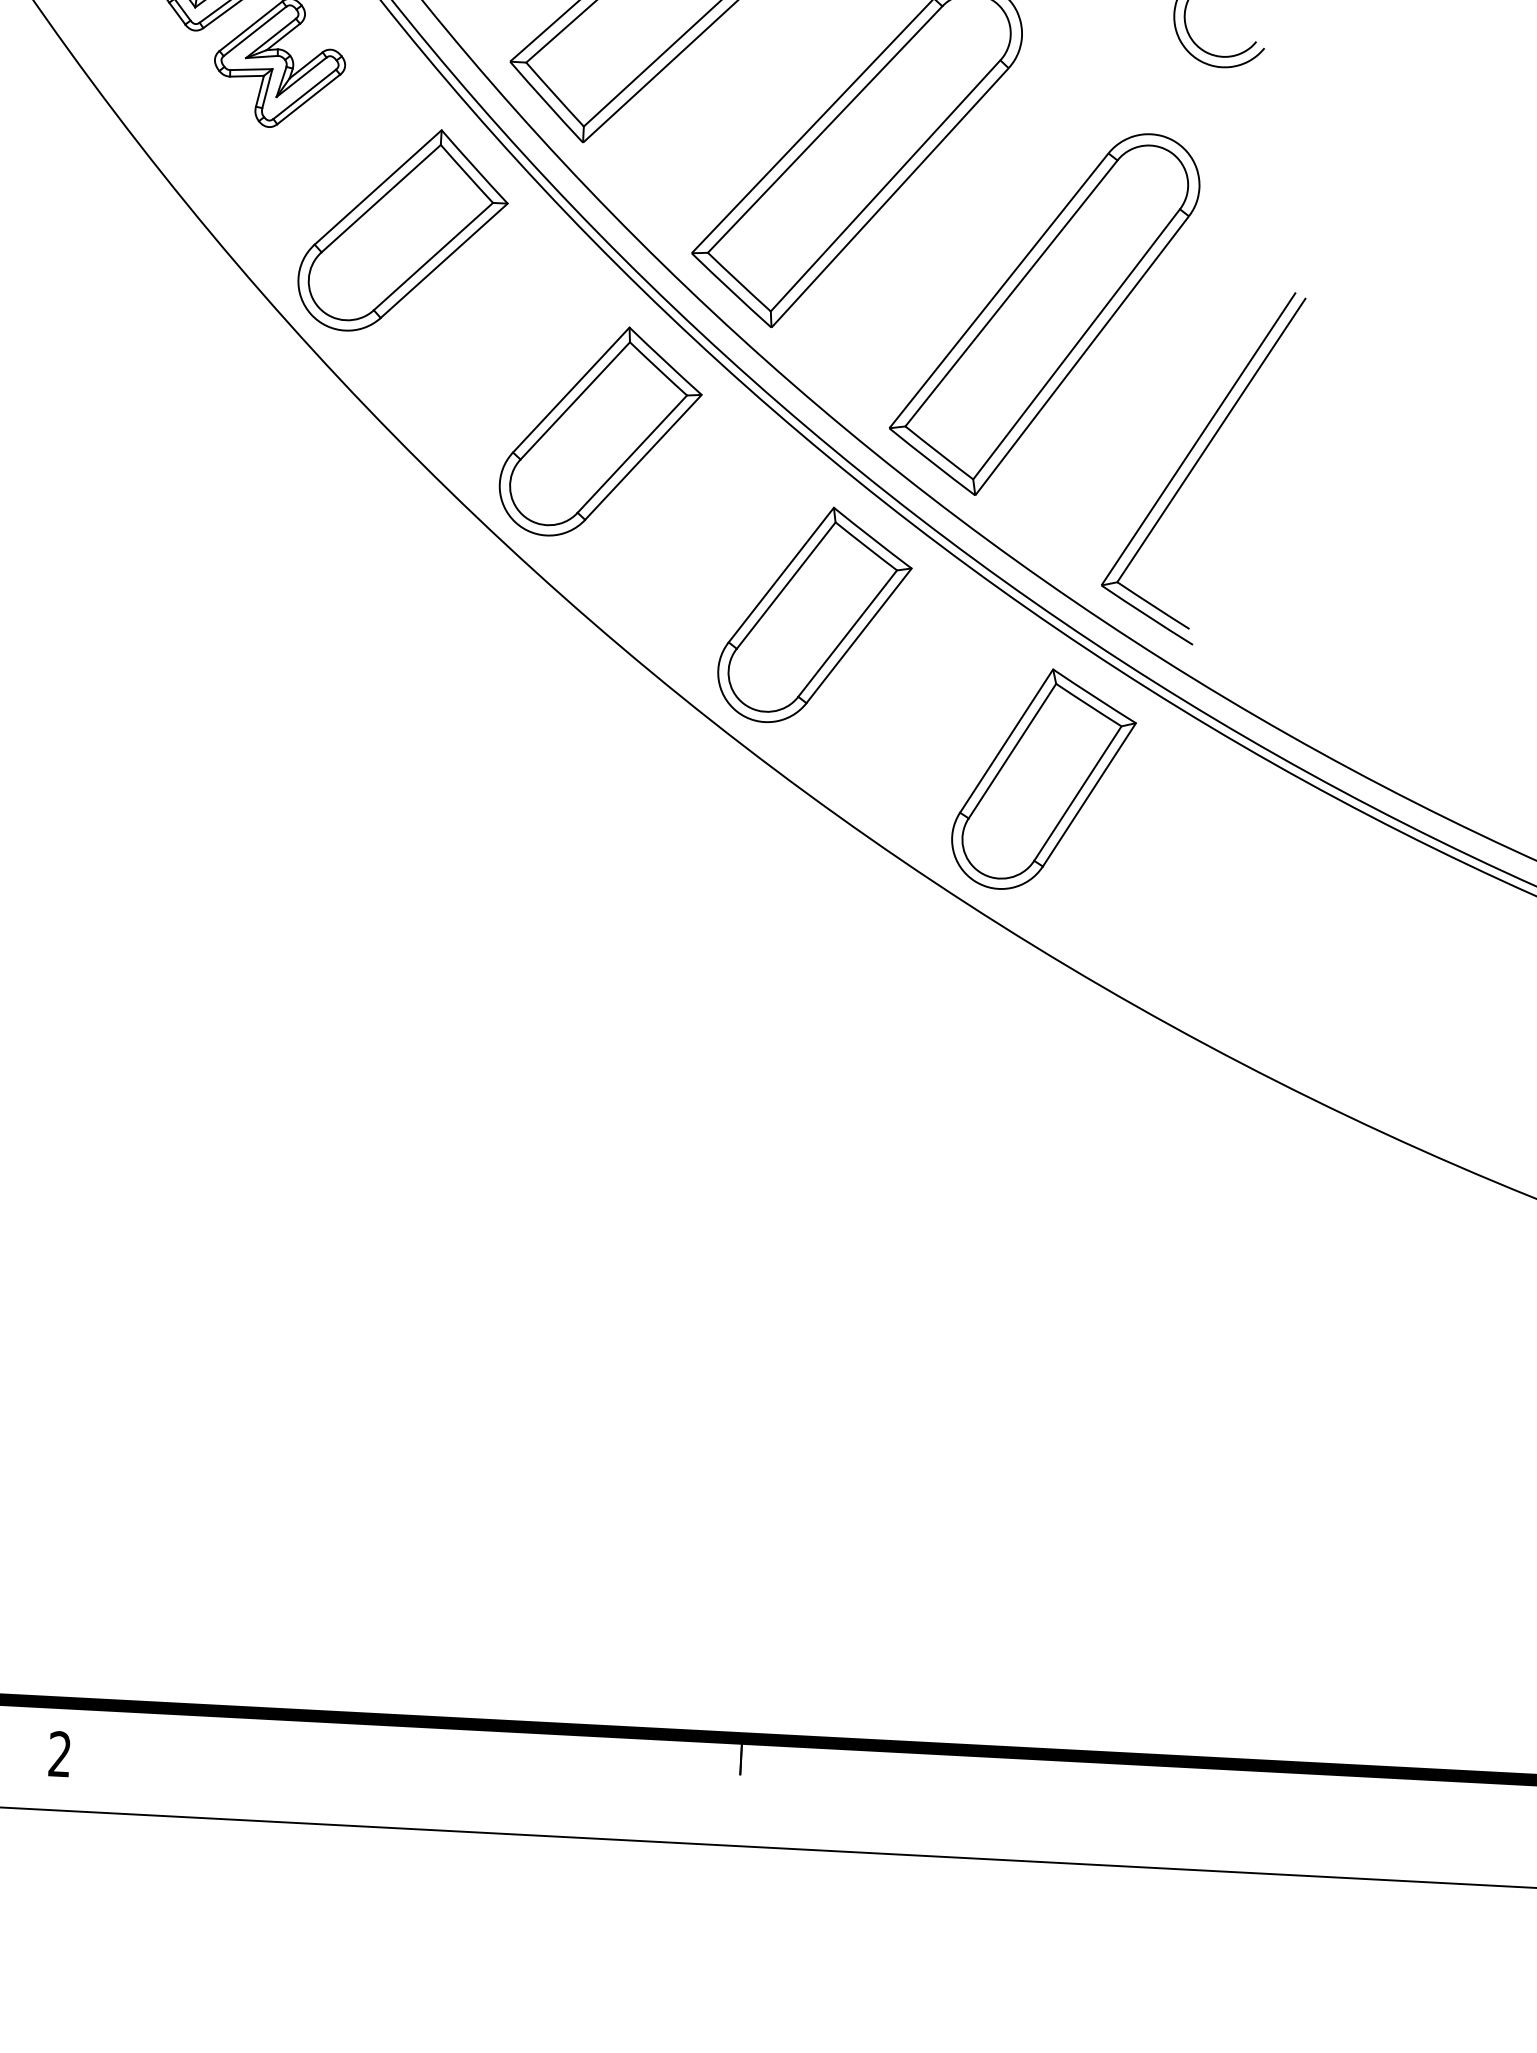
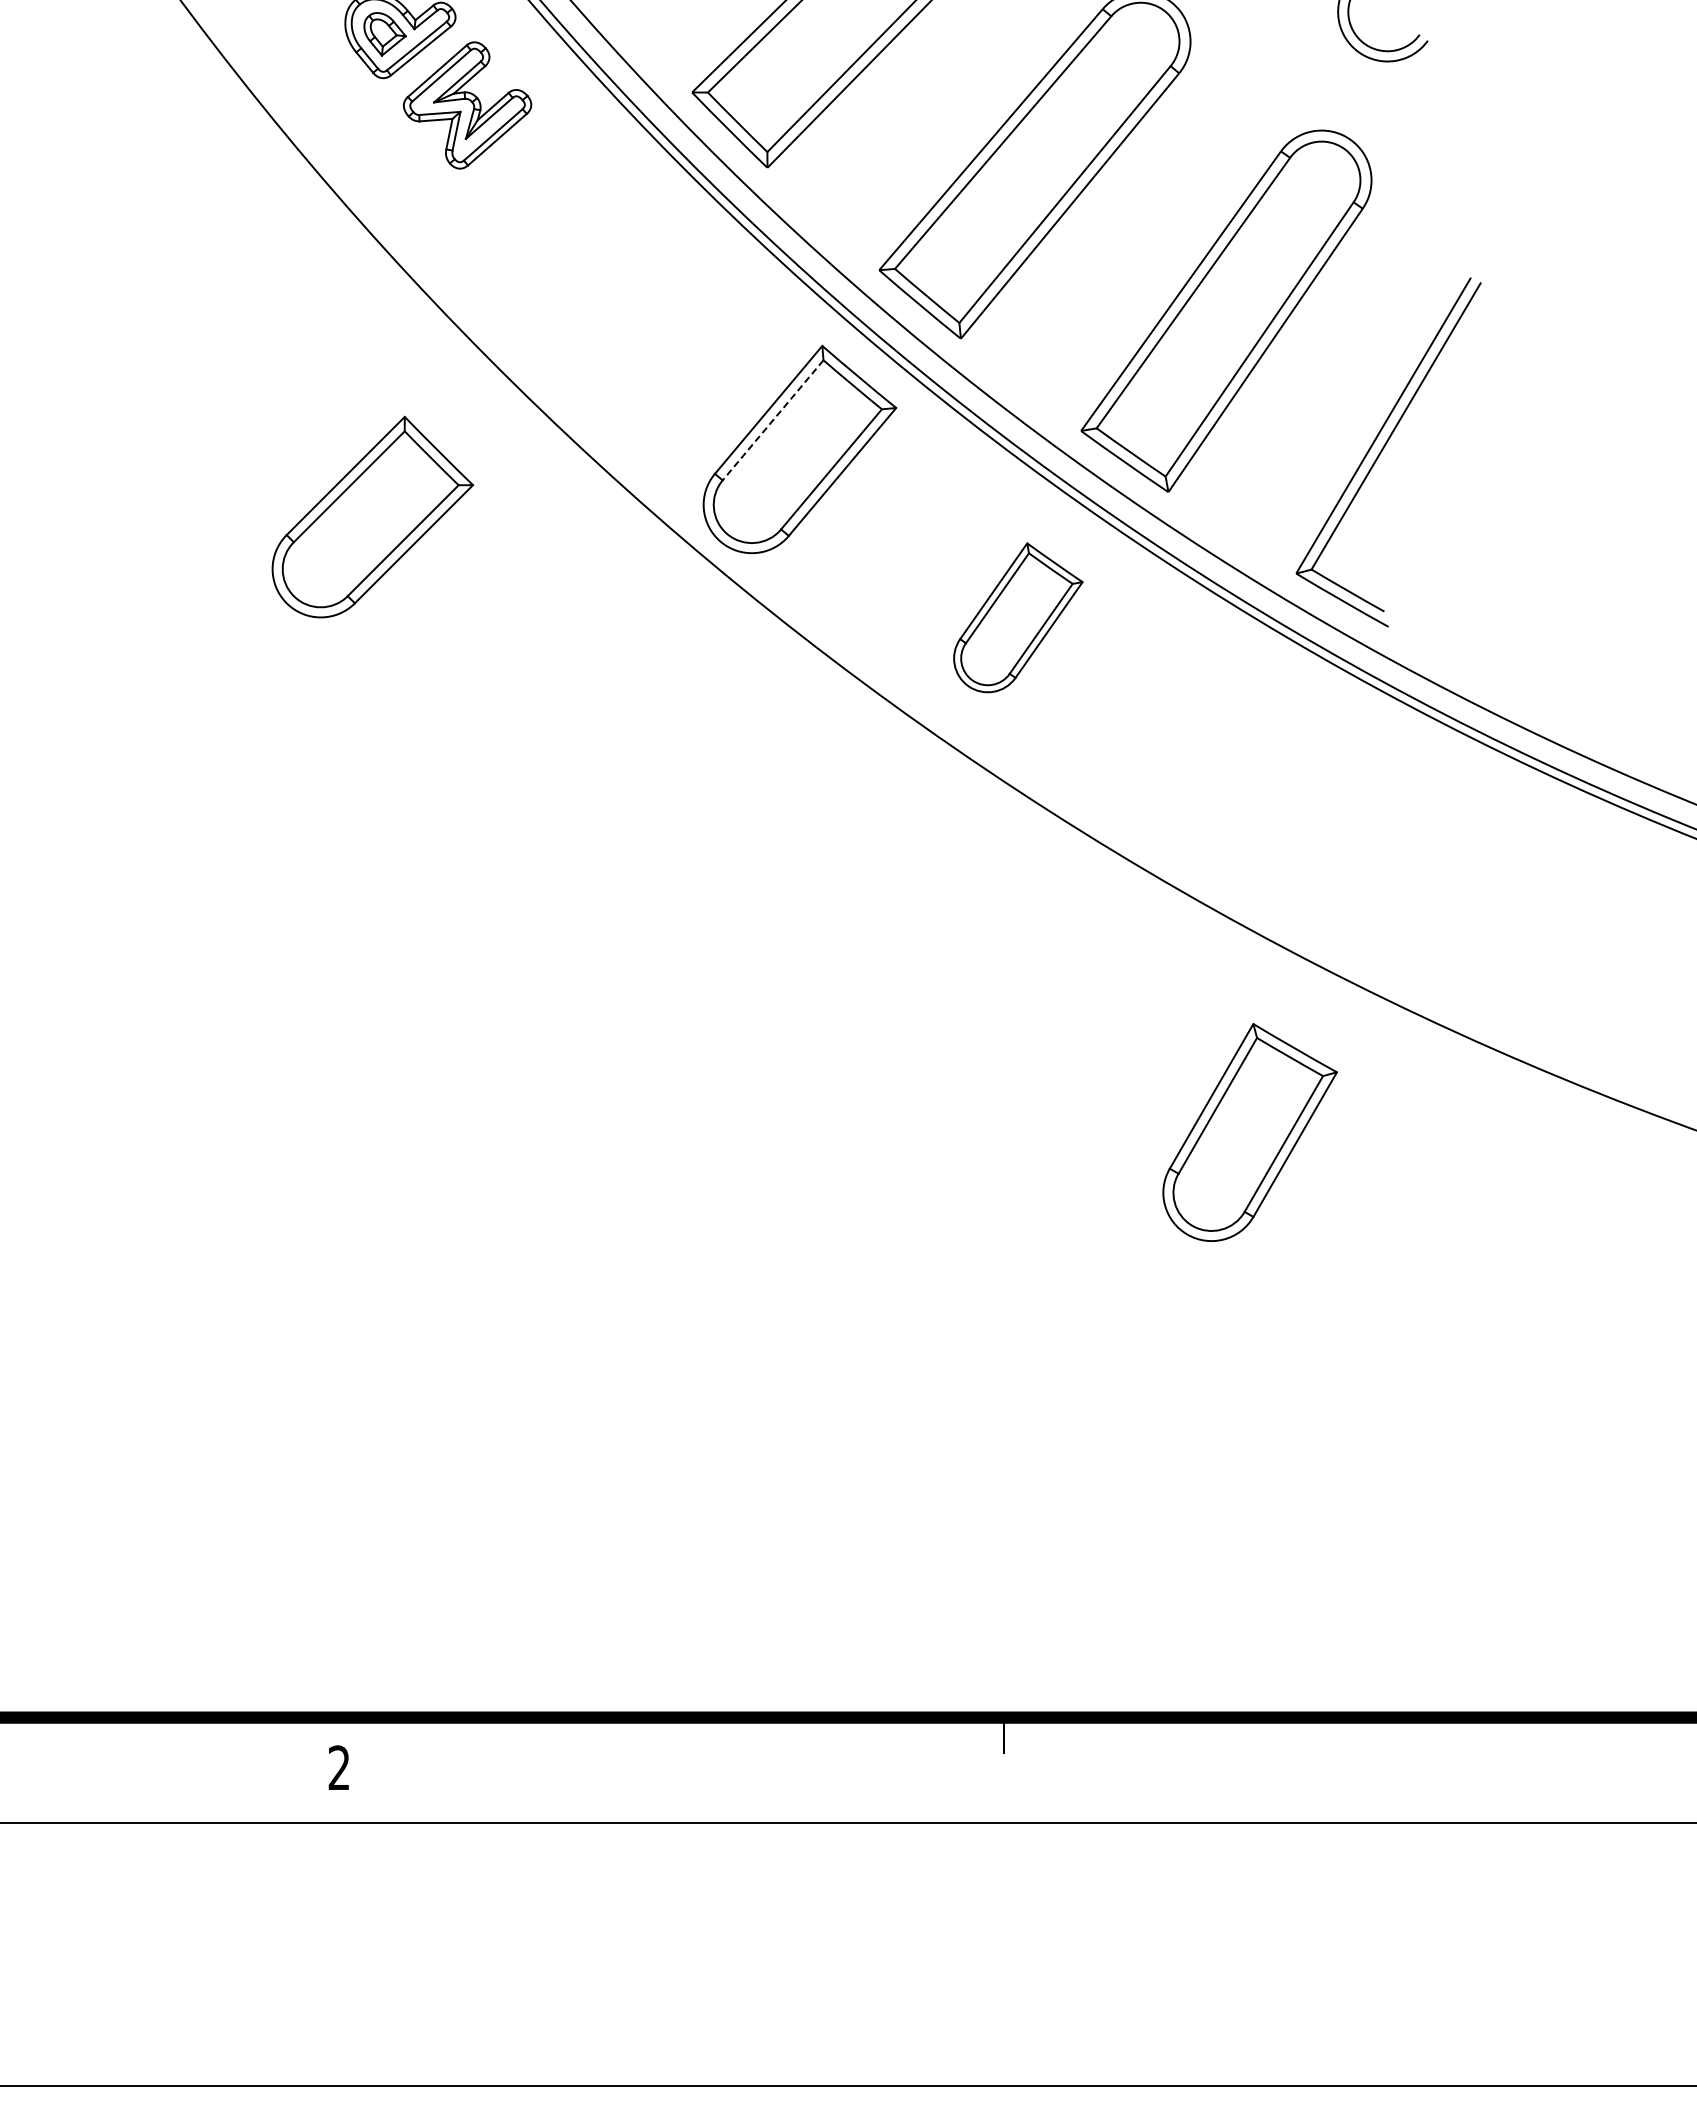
part: (403, 230) -> (372, 516), moved
line: (574, 401) -> (772, 420), solid -> dashed
part: (815, 615) -> (1018, 617), size x0.7
part: (1043, 780) -> (1249, 1132), moved

